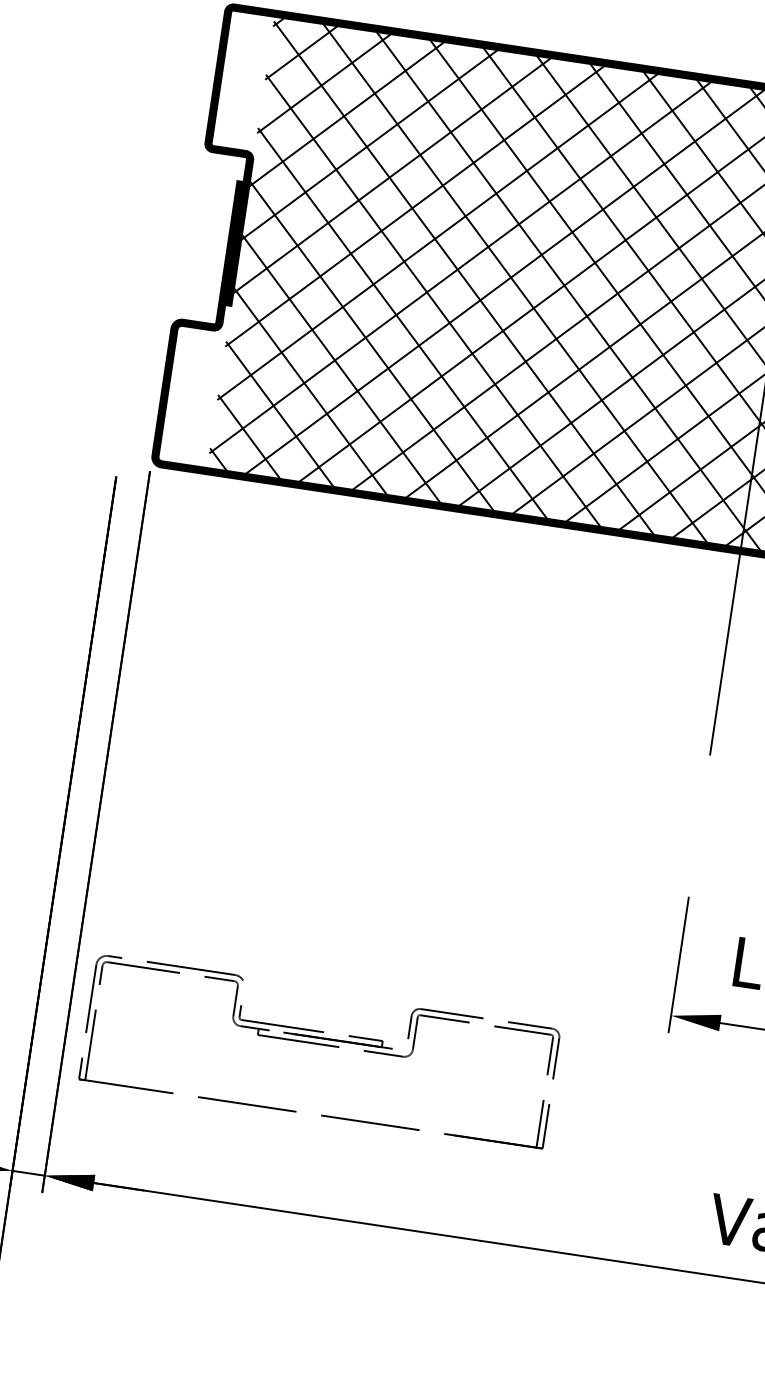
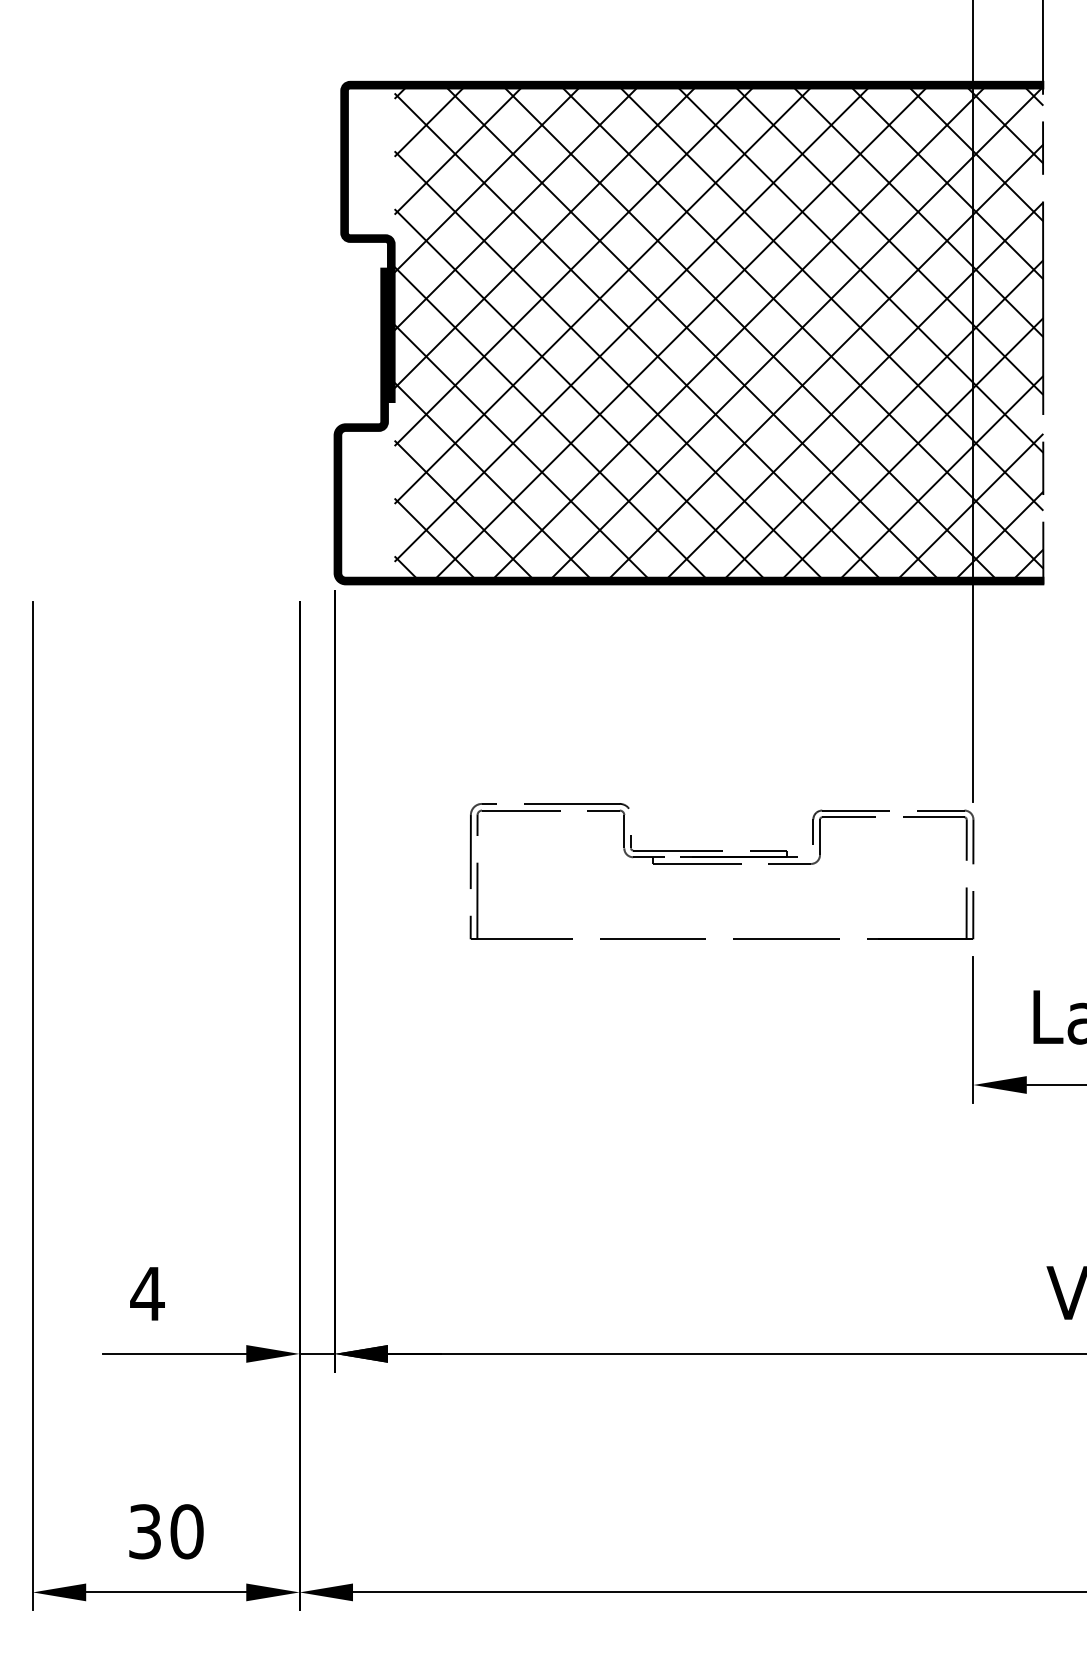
part: (320, 1044) -> (721, 864), moved

